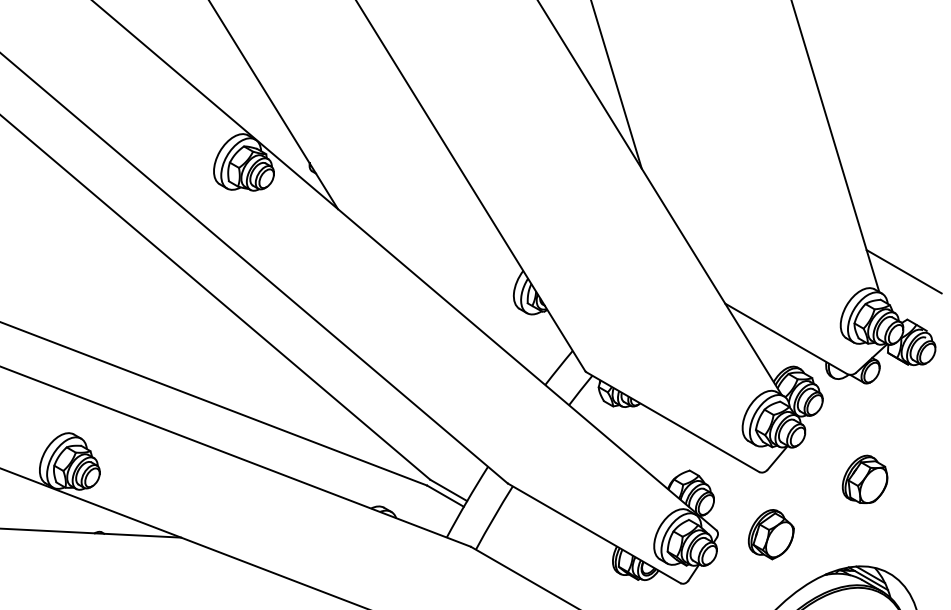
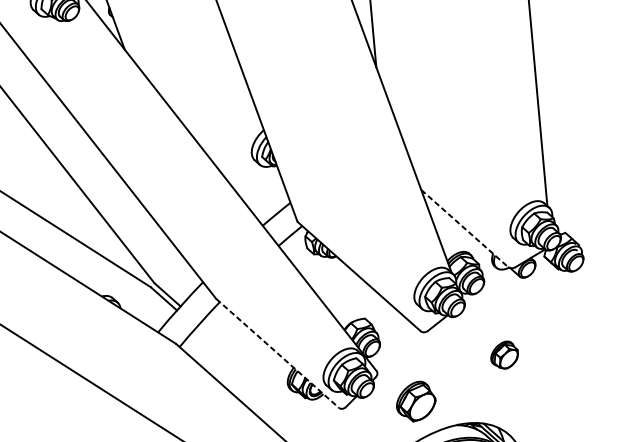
line: (903, 271) -> (570, 193), removed
line: (786, 339) -> (464, 228), solid -> dashed
part: (864, 479) -> (504, 354), size x0.7
line: (594, 533) -> (277, 353), solid -> dashed
part: (770, 534) -> (415, 401), moved

